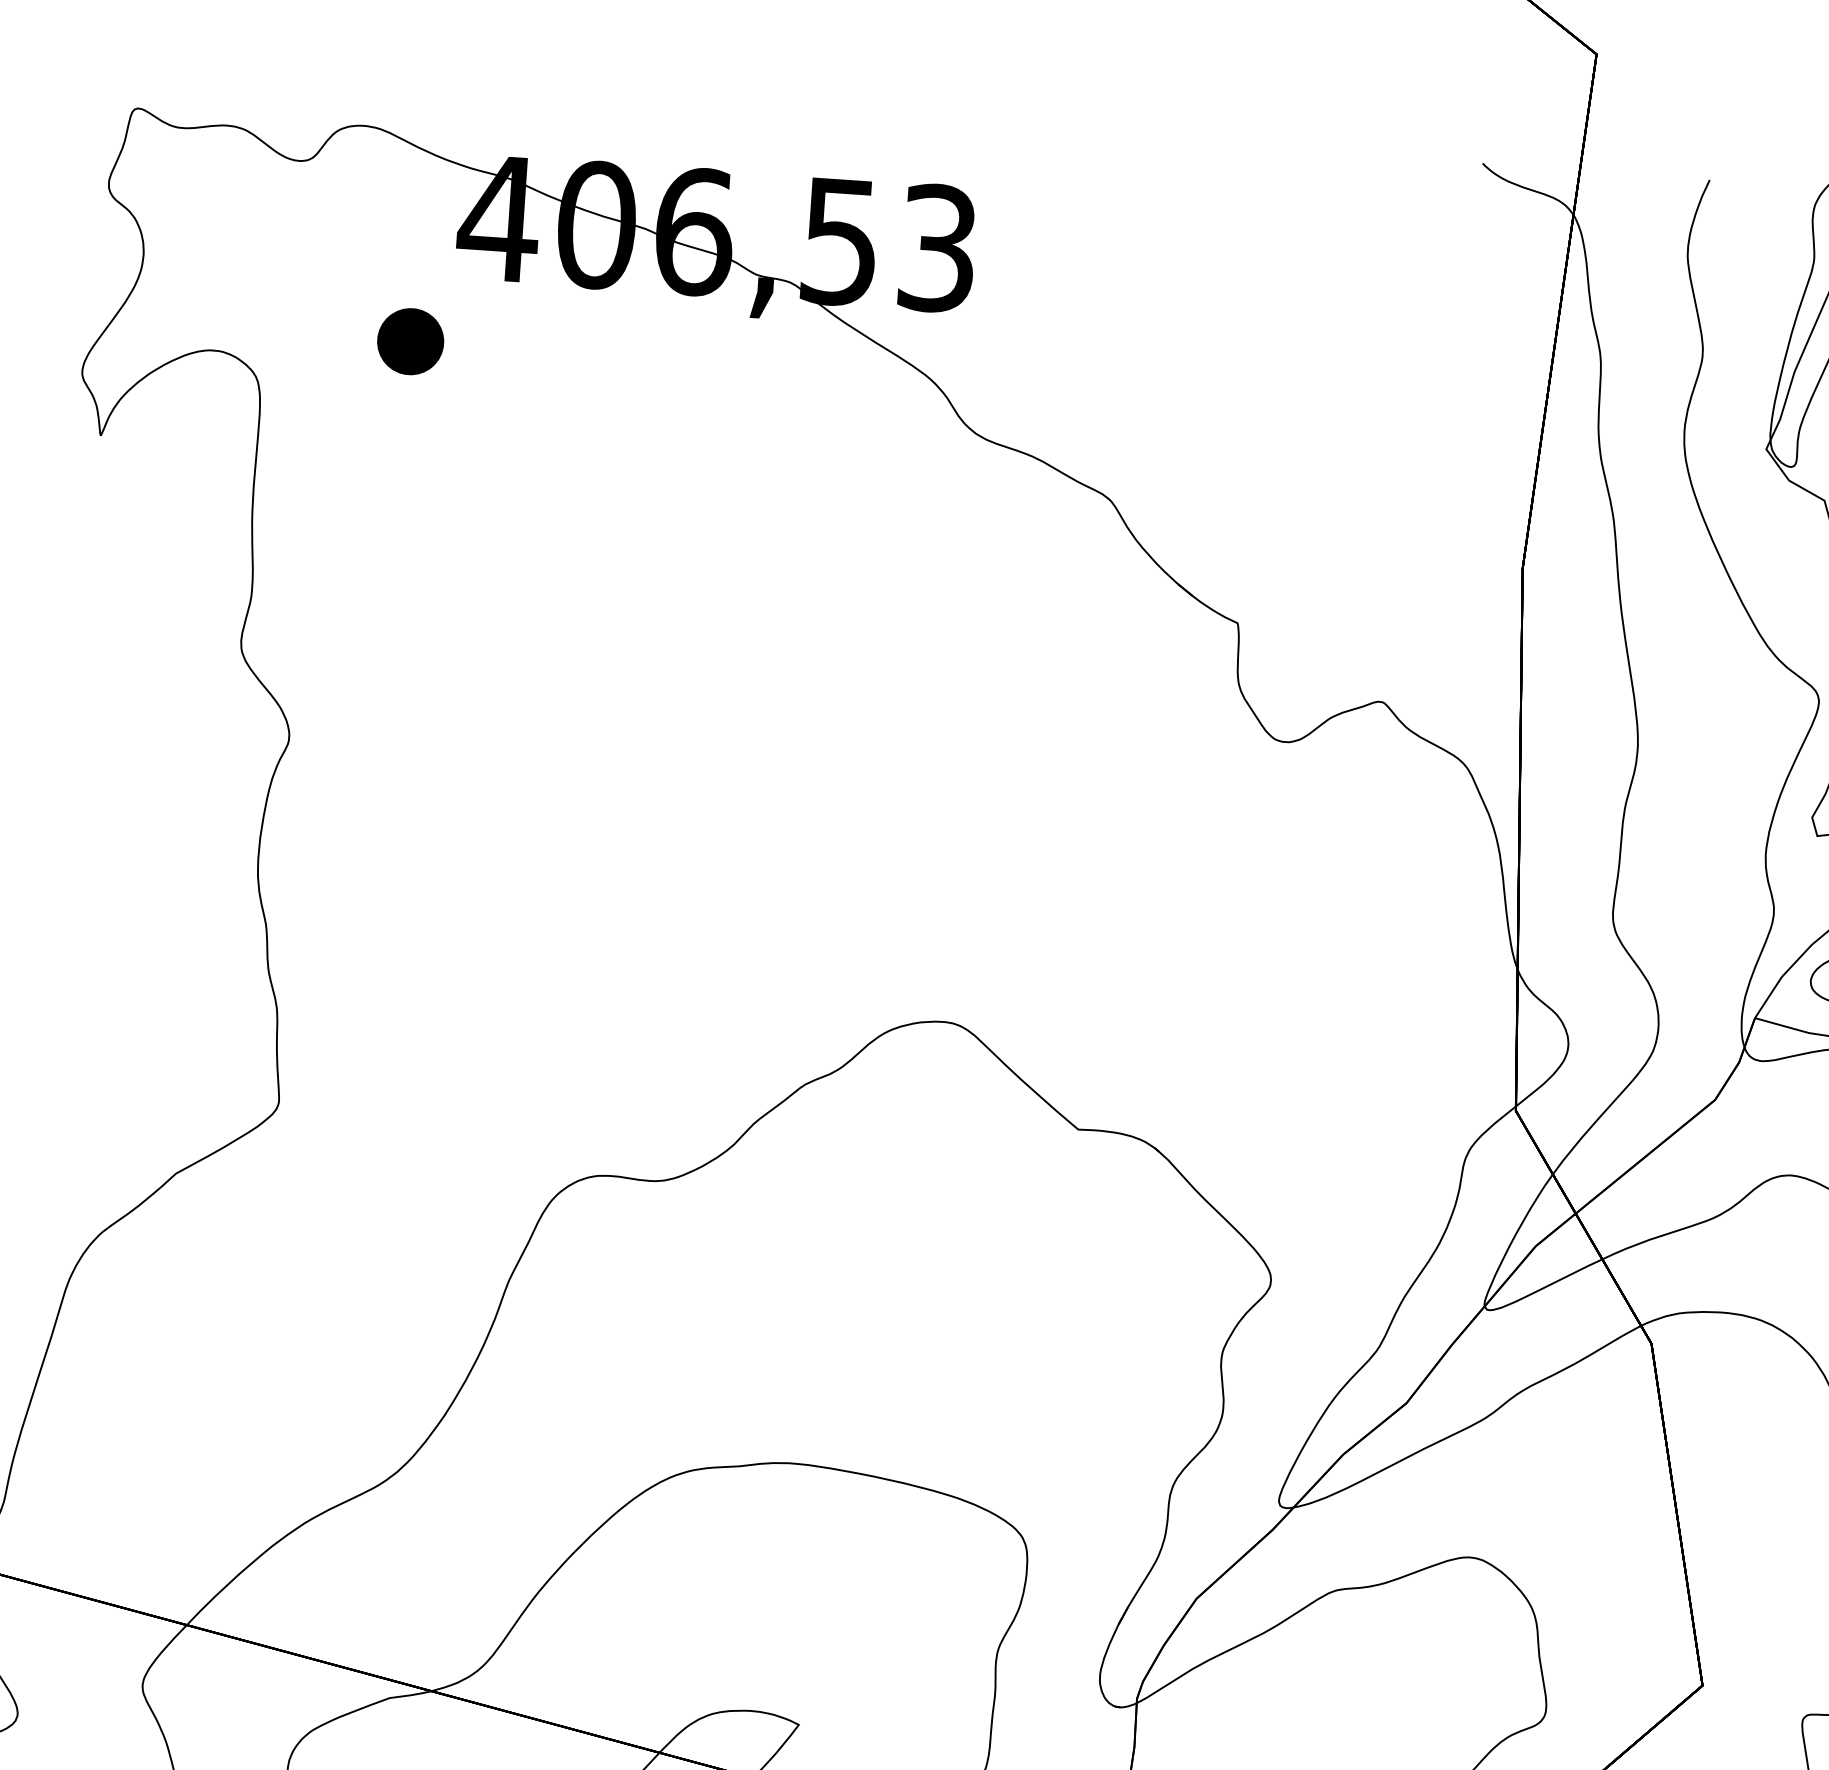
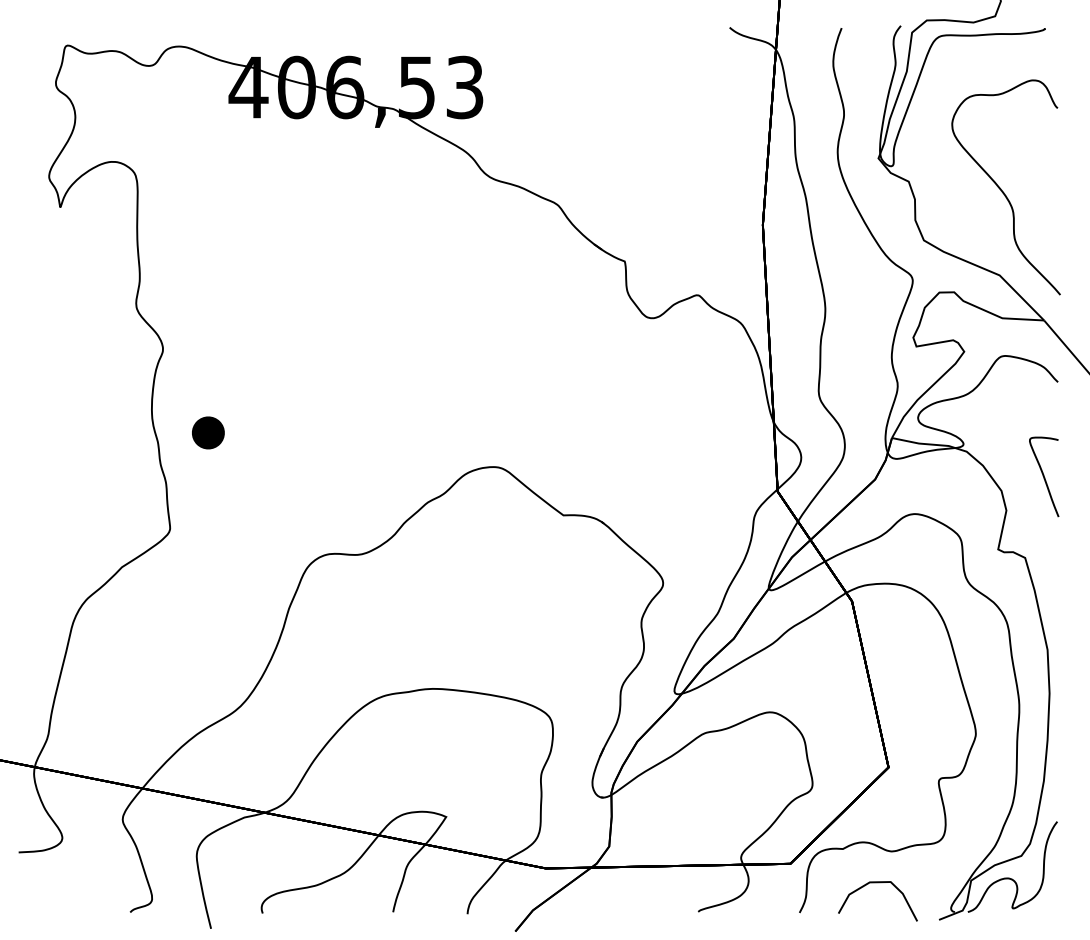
part: (410, 340) -> (208, 432), moved

